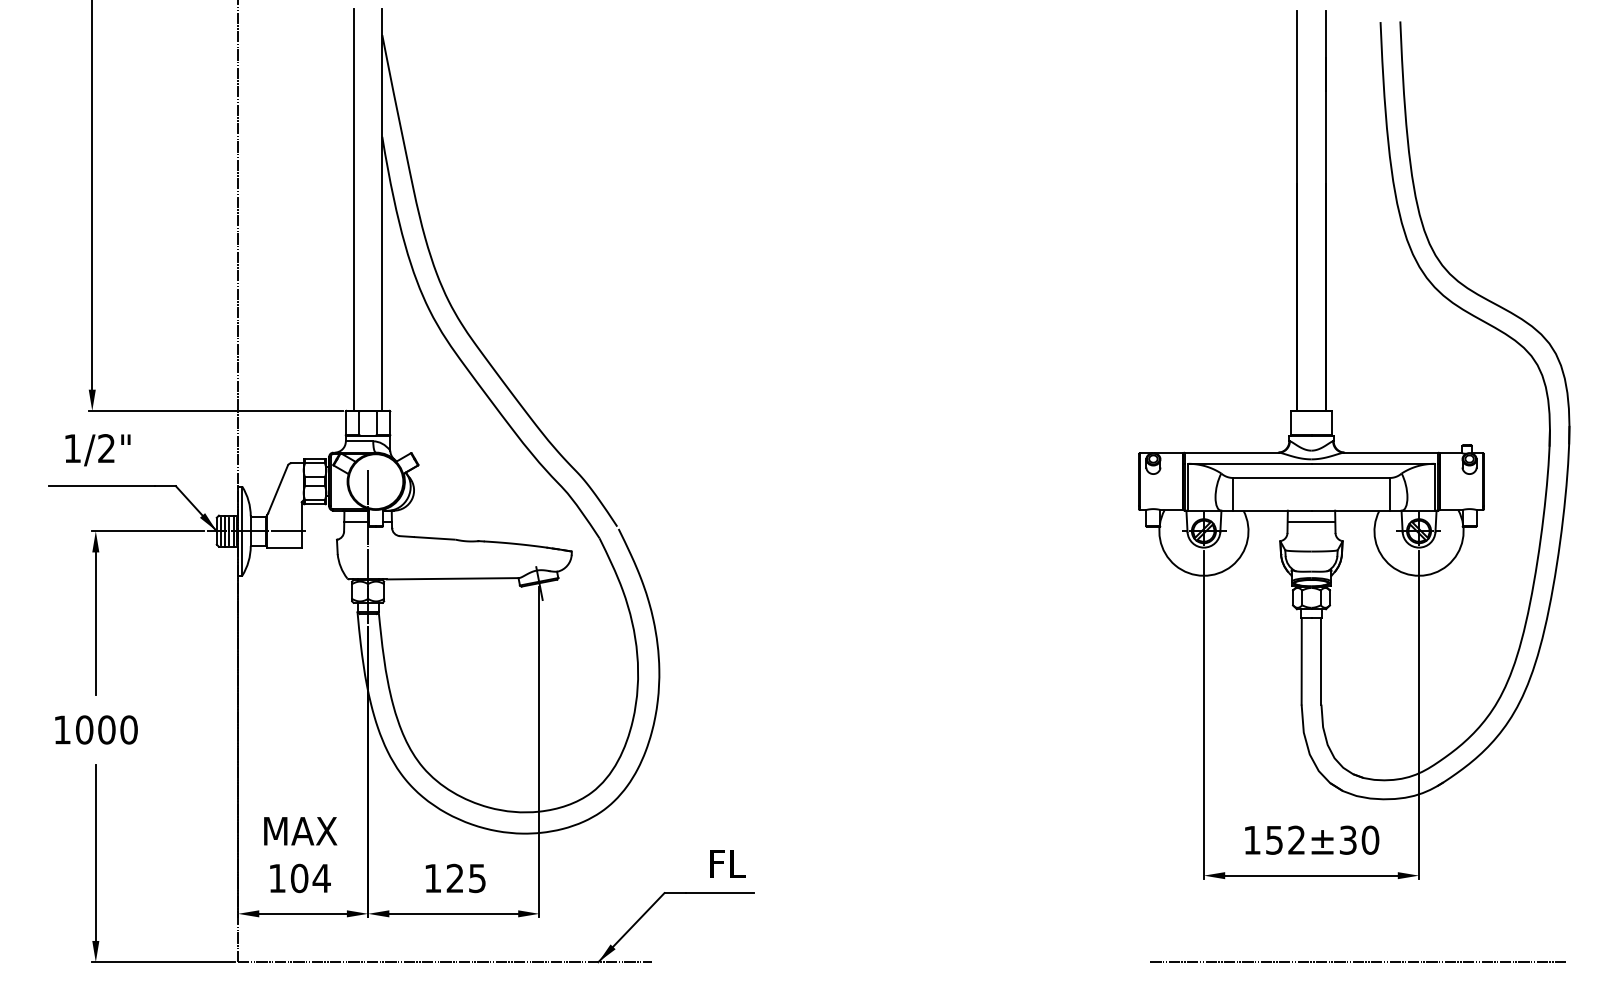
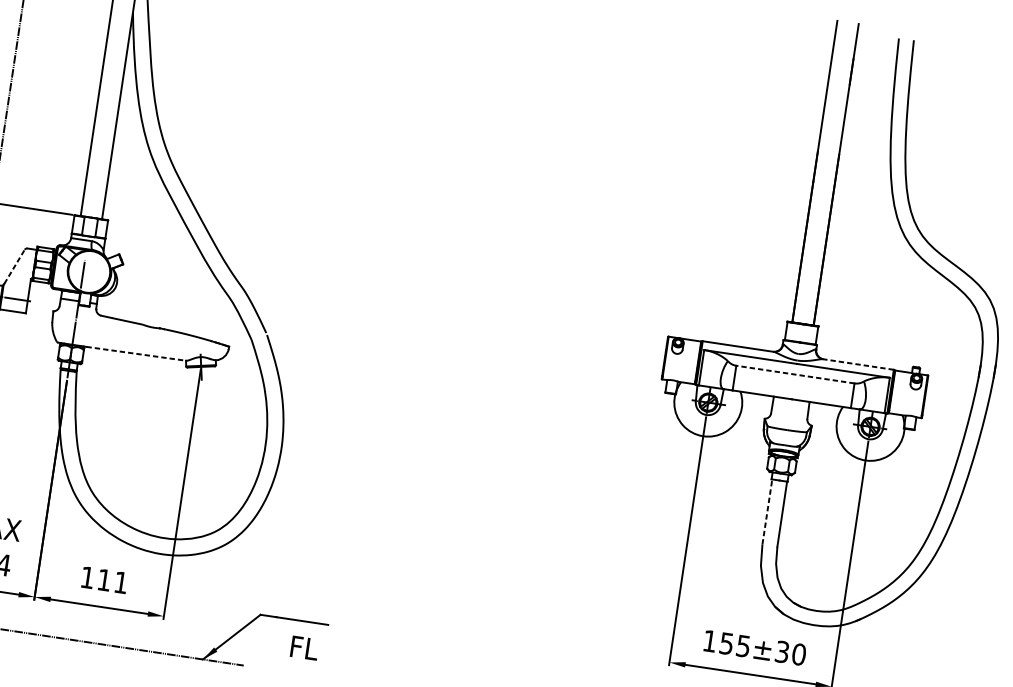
line: (1390, 452) -> (857, 364), solid -> dashed
line: (1310, 477) -> (794, 374), solid -> dashed
line: (278, 489) -> (14, 266), solid -> dashed
line: (1311, 521) -> (790, 407), removed
line: (452, 578) -> (136, 353), solid -> dashed
line: (1301, 661) -> (767, 511), solid -> dashed
text: (1296, 839) -> (743, 645), 152±30 -> 155±30
text: (727, 863) -> (304, 647), moved
text: (465, 878) -> (112, 581), 125 -> 111

